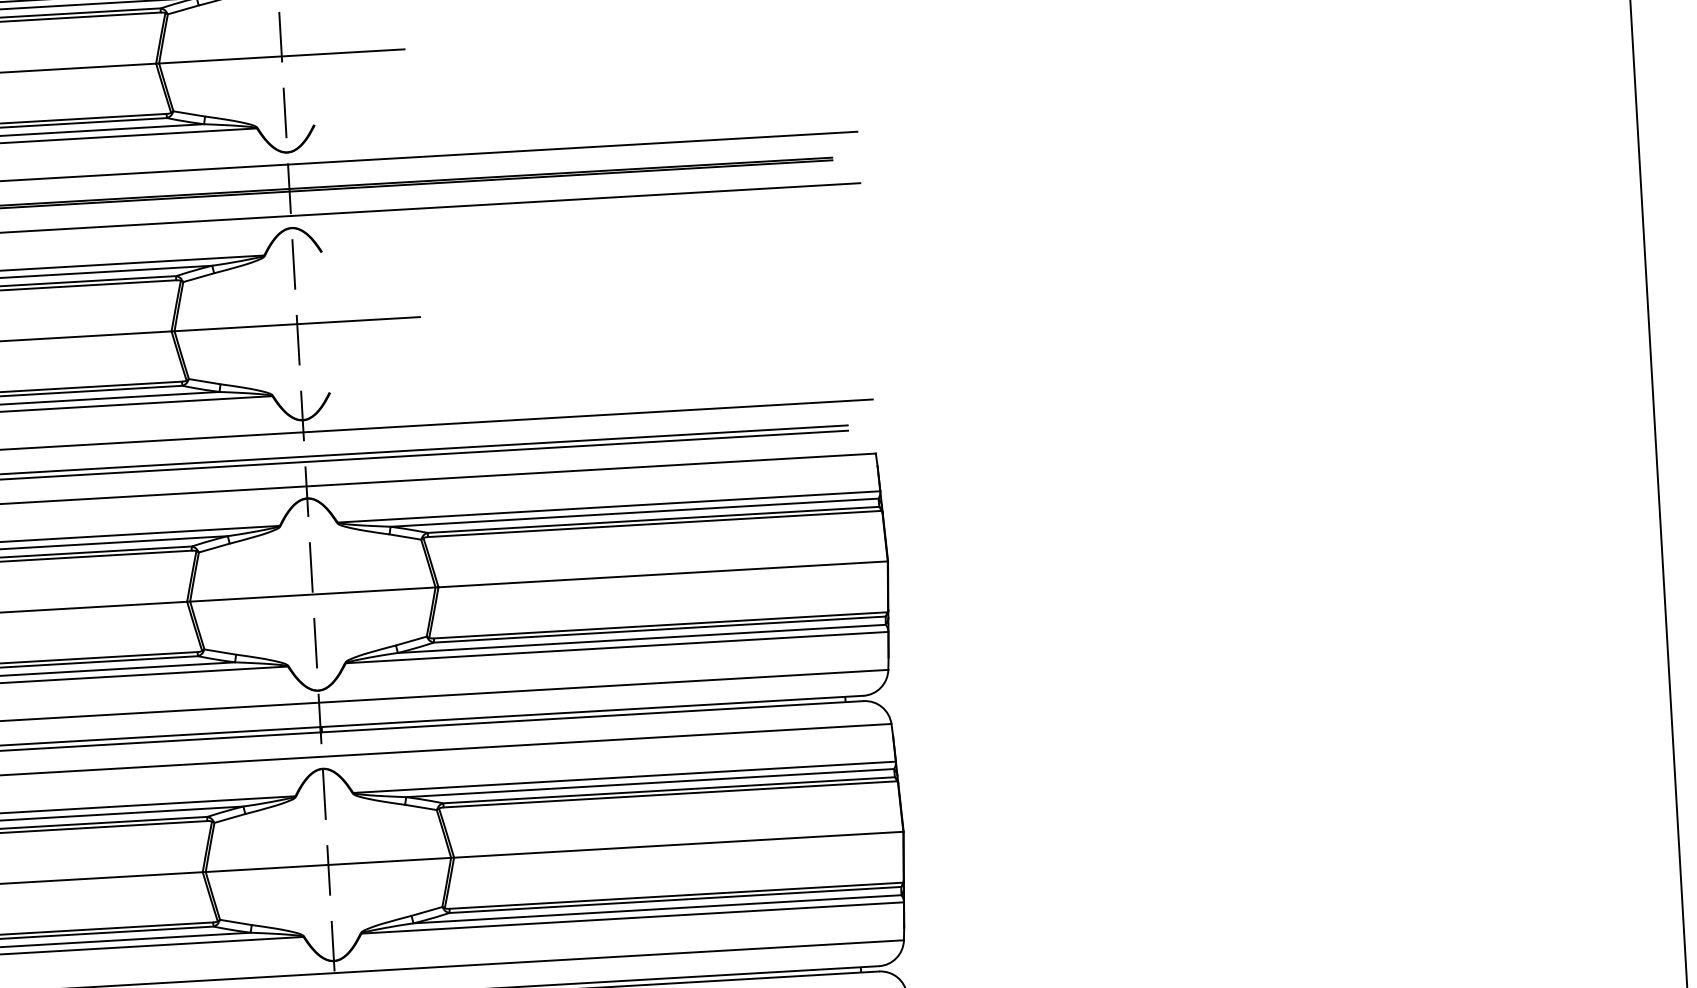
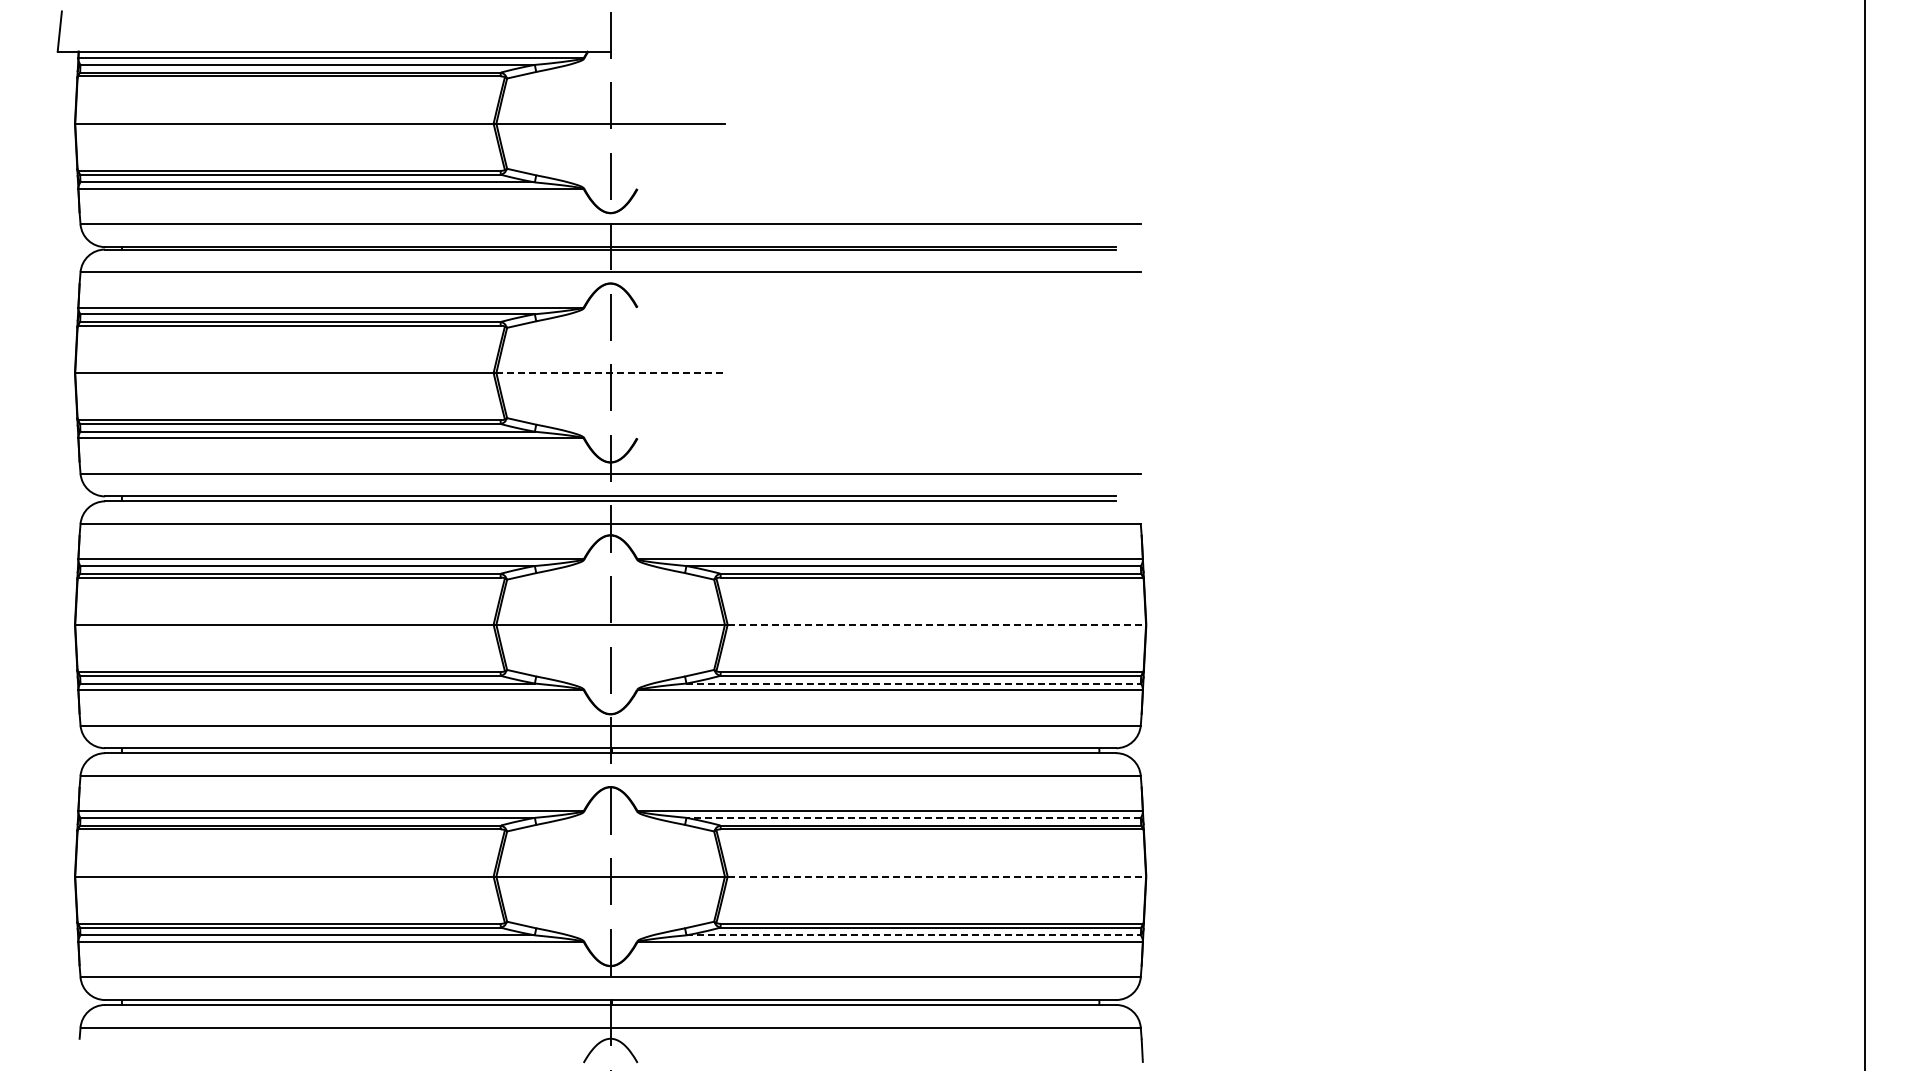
line: (298, 324) -> (611, 373), solid -> dashed
line: (663, 574) -> (937, 624), solid -> dashed
line: (642, 638) -> (914, 683), solid -> dashed
line: (649, 782) -> (913, 817), solid -> dashed
line: (679, 844) -> (937, 876), solid -> dashed
line: (658, 909) -> (914, 935), solid -> dashed

